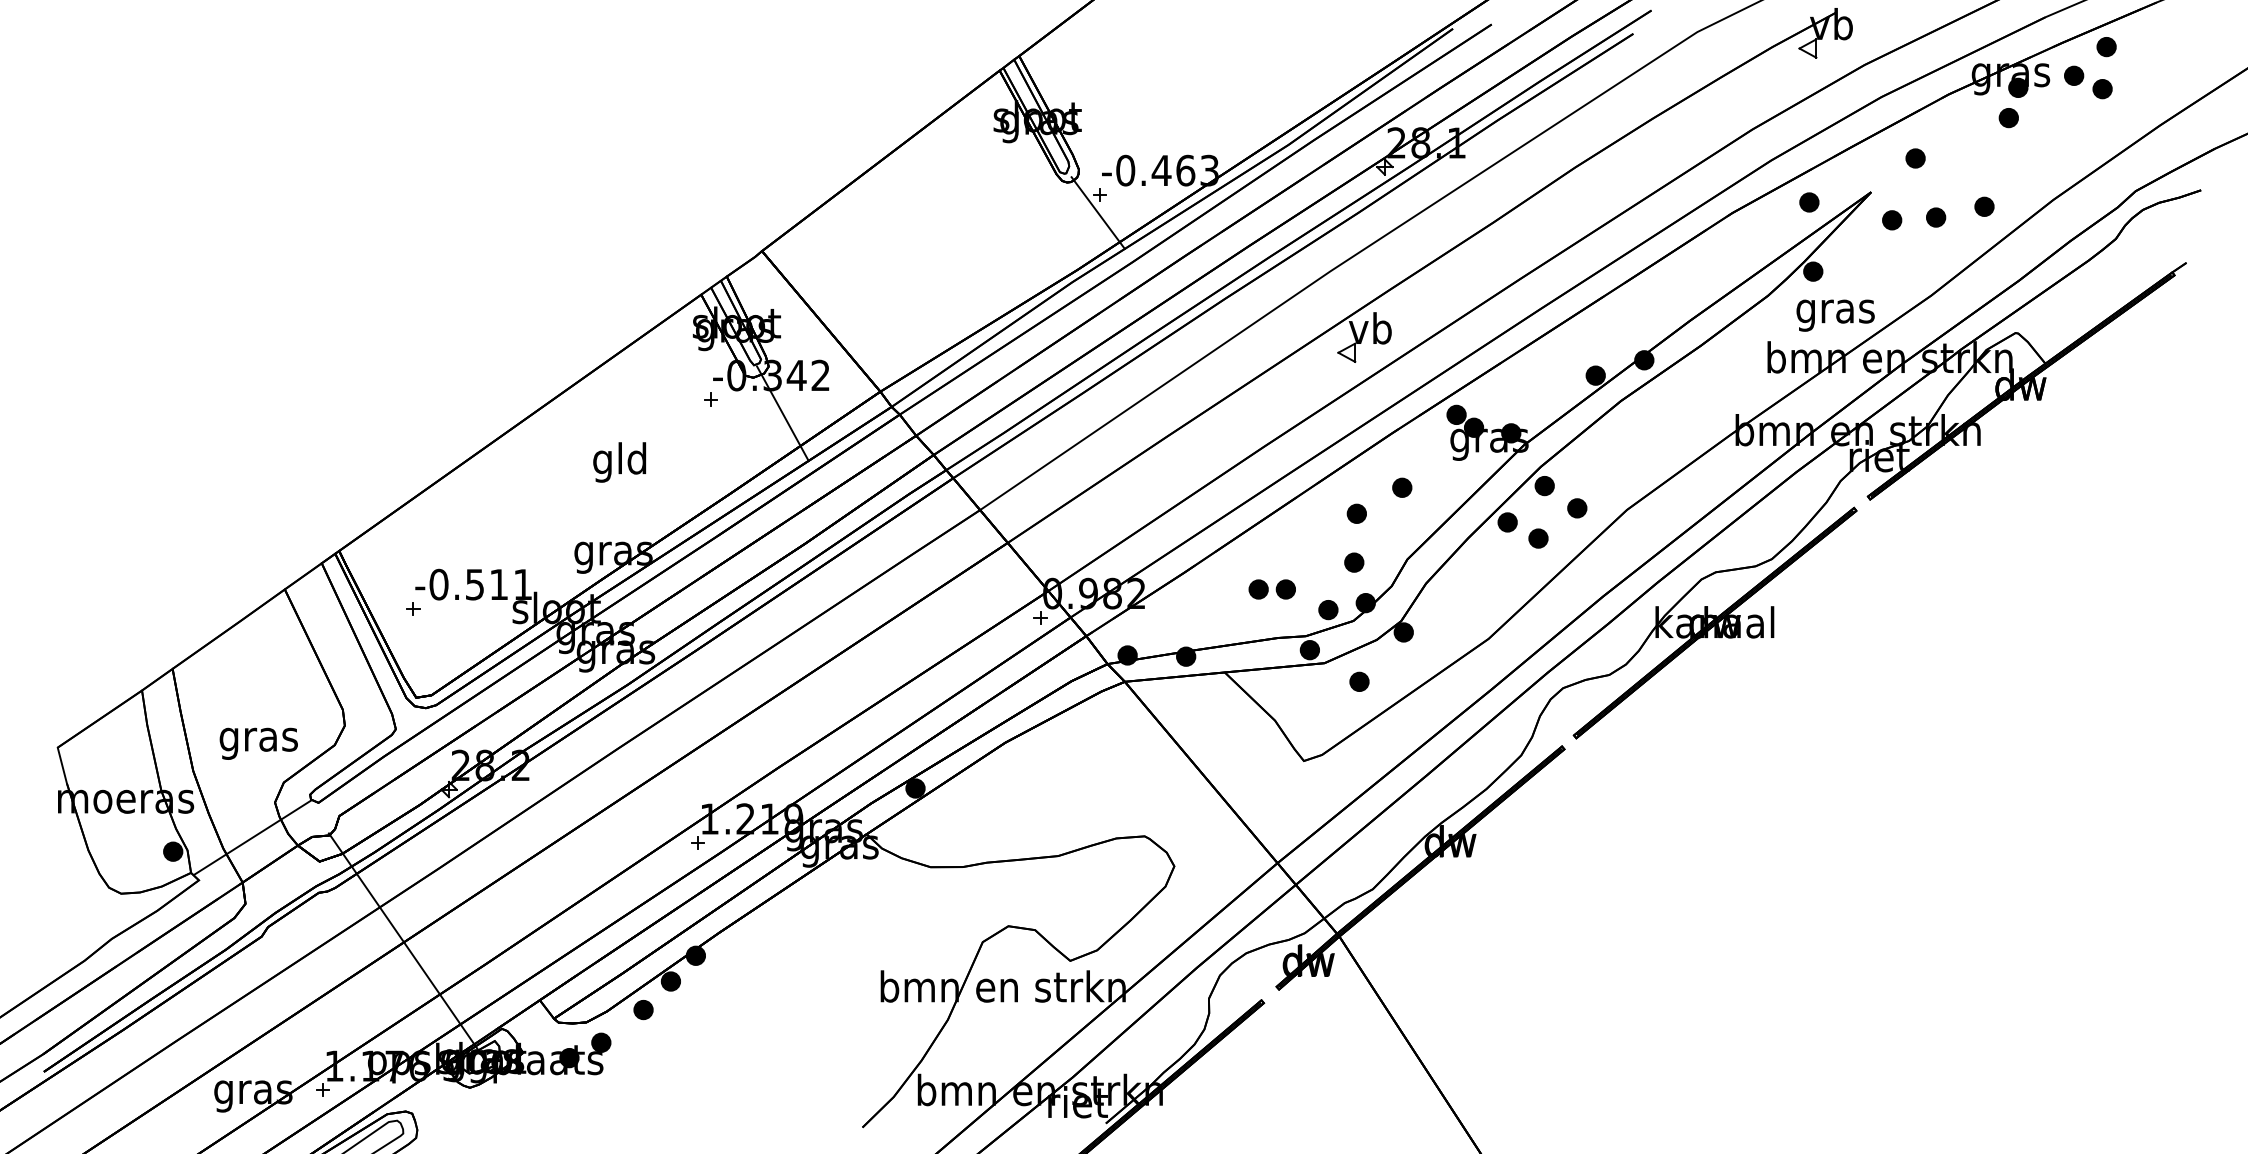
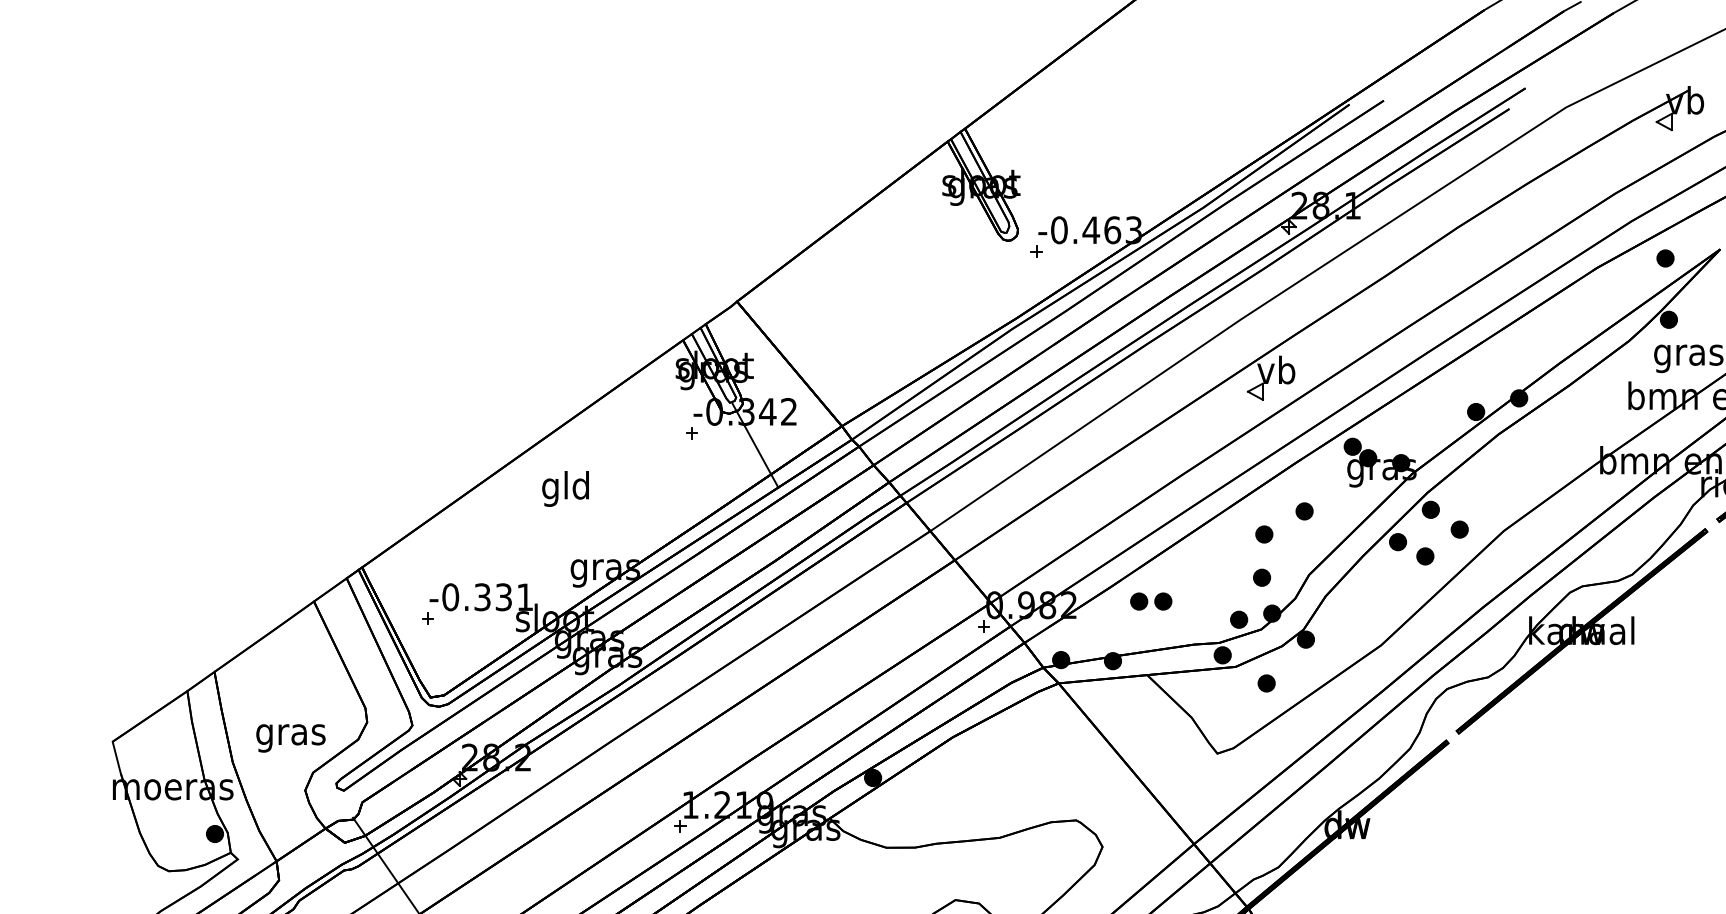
line: (1097, 212) -> (1034, 267), removed
text: (619, 462) -> (565, 488), moved
text: (487, 584) -> (493, 597), -0.511 -> -0.331
part: (1271, 589) -> (1150, 601), moved
line: (252, 837) -> (285, 821), removed

